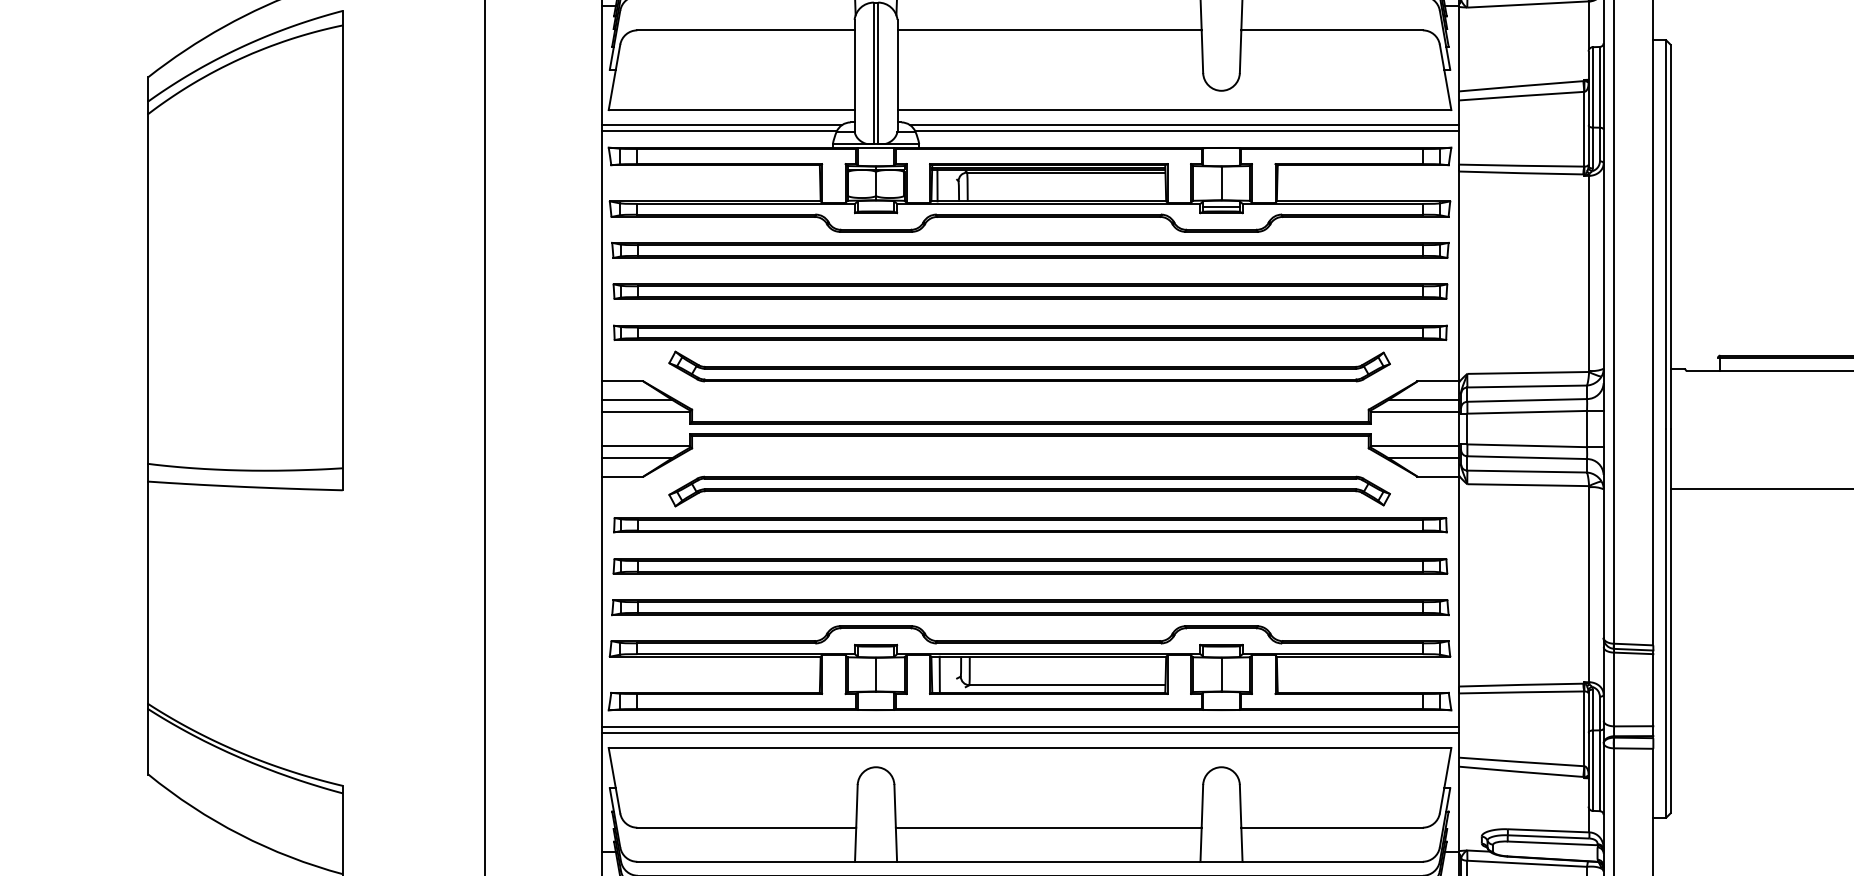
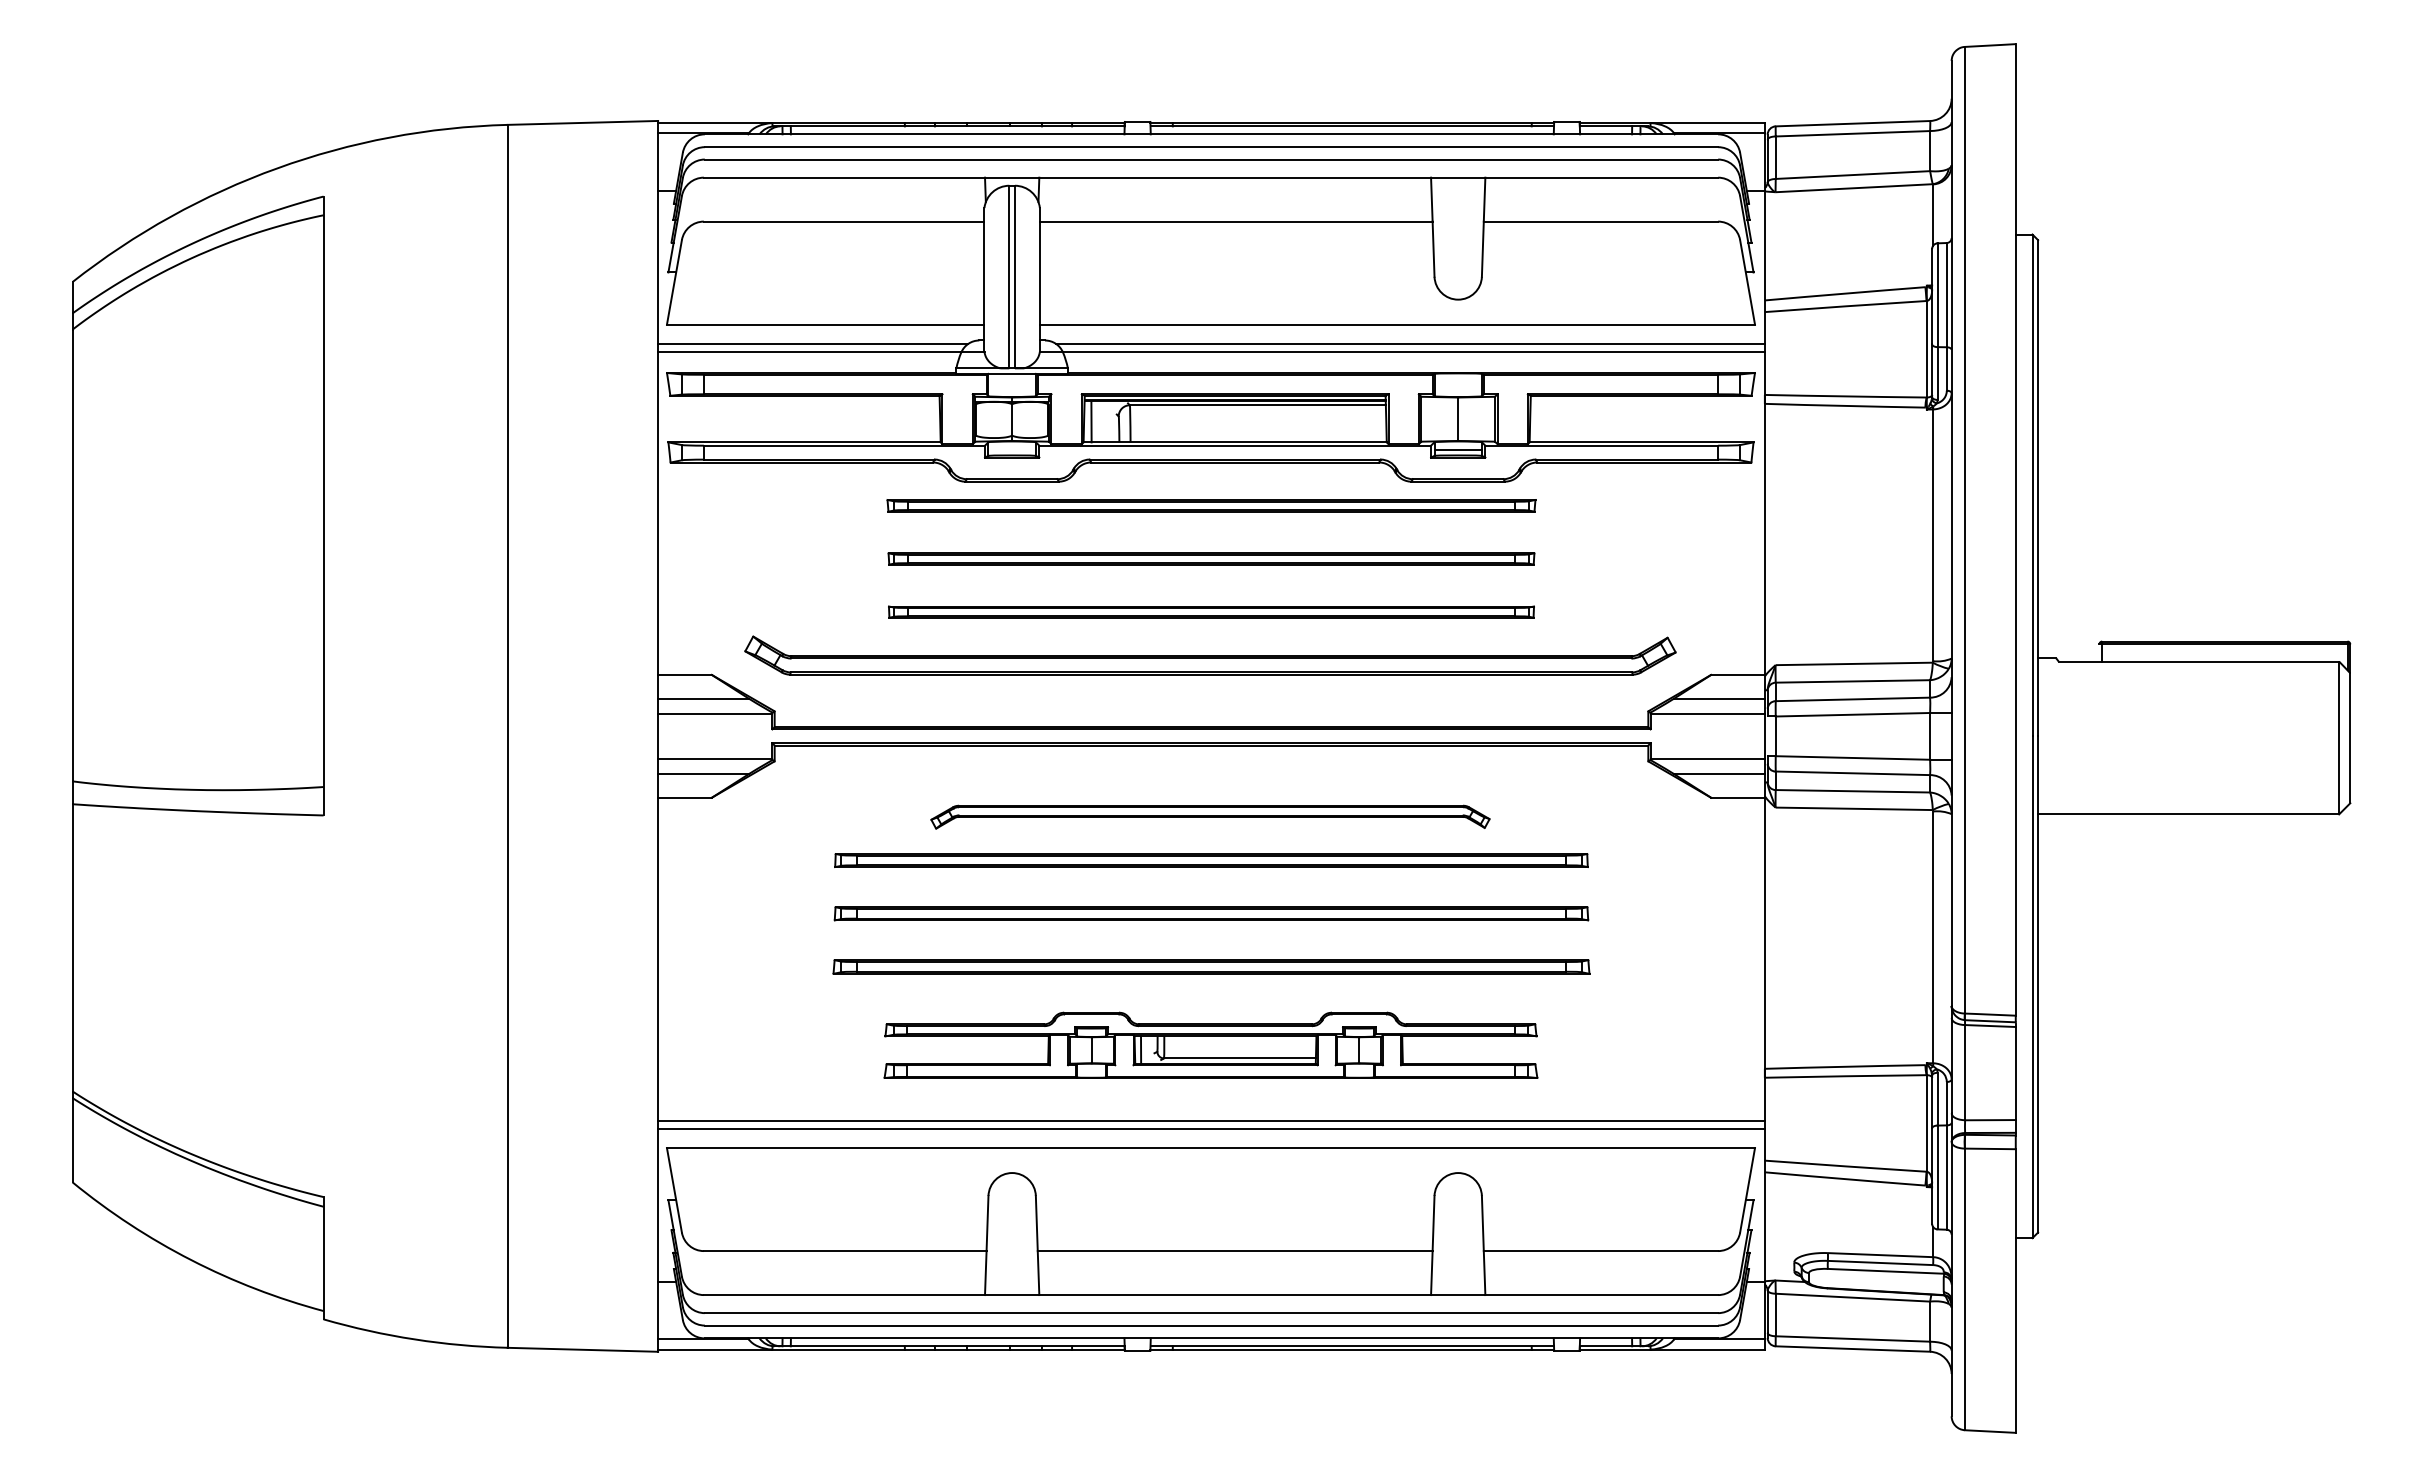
part: (1030, 250) -> (1211, 505), size x0.6
part: (1030, 291) -> (1211, 558), size x0.6
part: (1030, 332) -> (1211, 611), size x0.6
part: (1029, 491) -> (1210, 817), size x0.6
part: (1030, 525) -> (1211, 860), size x0.7
part: (1030, 566) -> (1211, 913), size x0.7
part: (1030, 607) -> (1211, 966), size x0.7
part: (1029, 668) -> (1210, 1045), size x0.6

